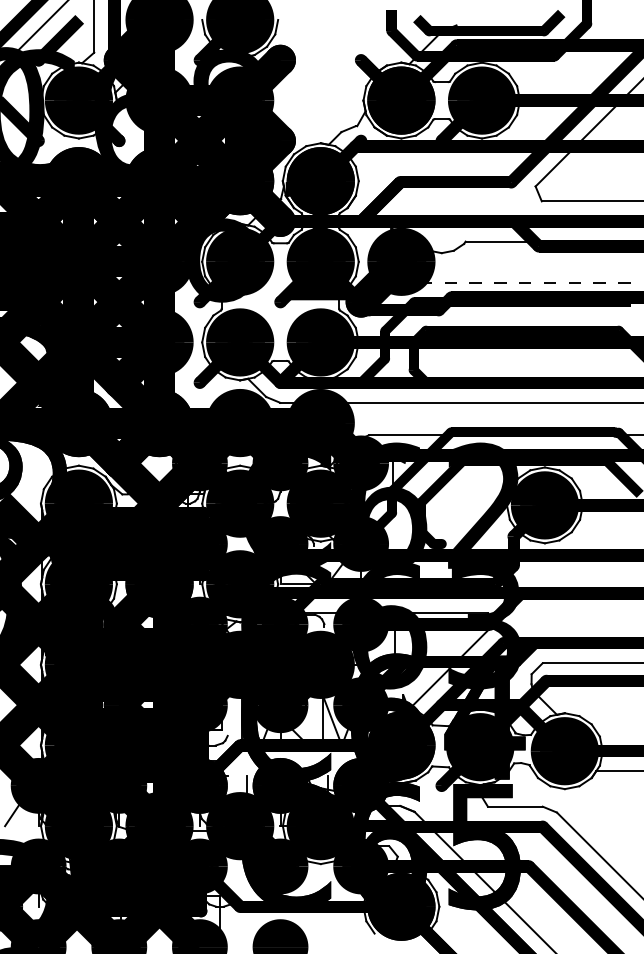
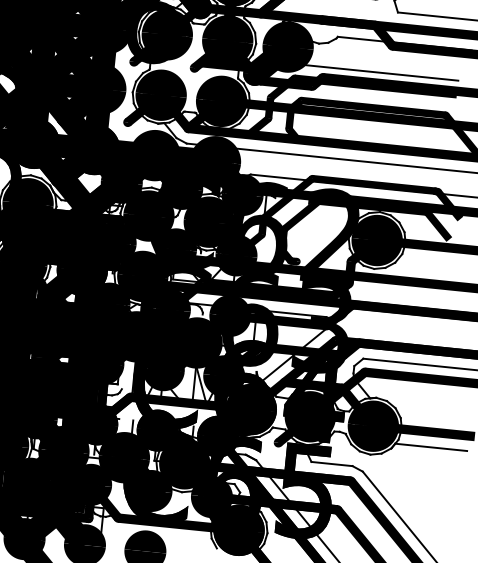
line: (521, 283) -> (376, 72), dashed -> solid

